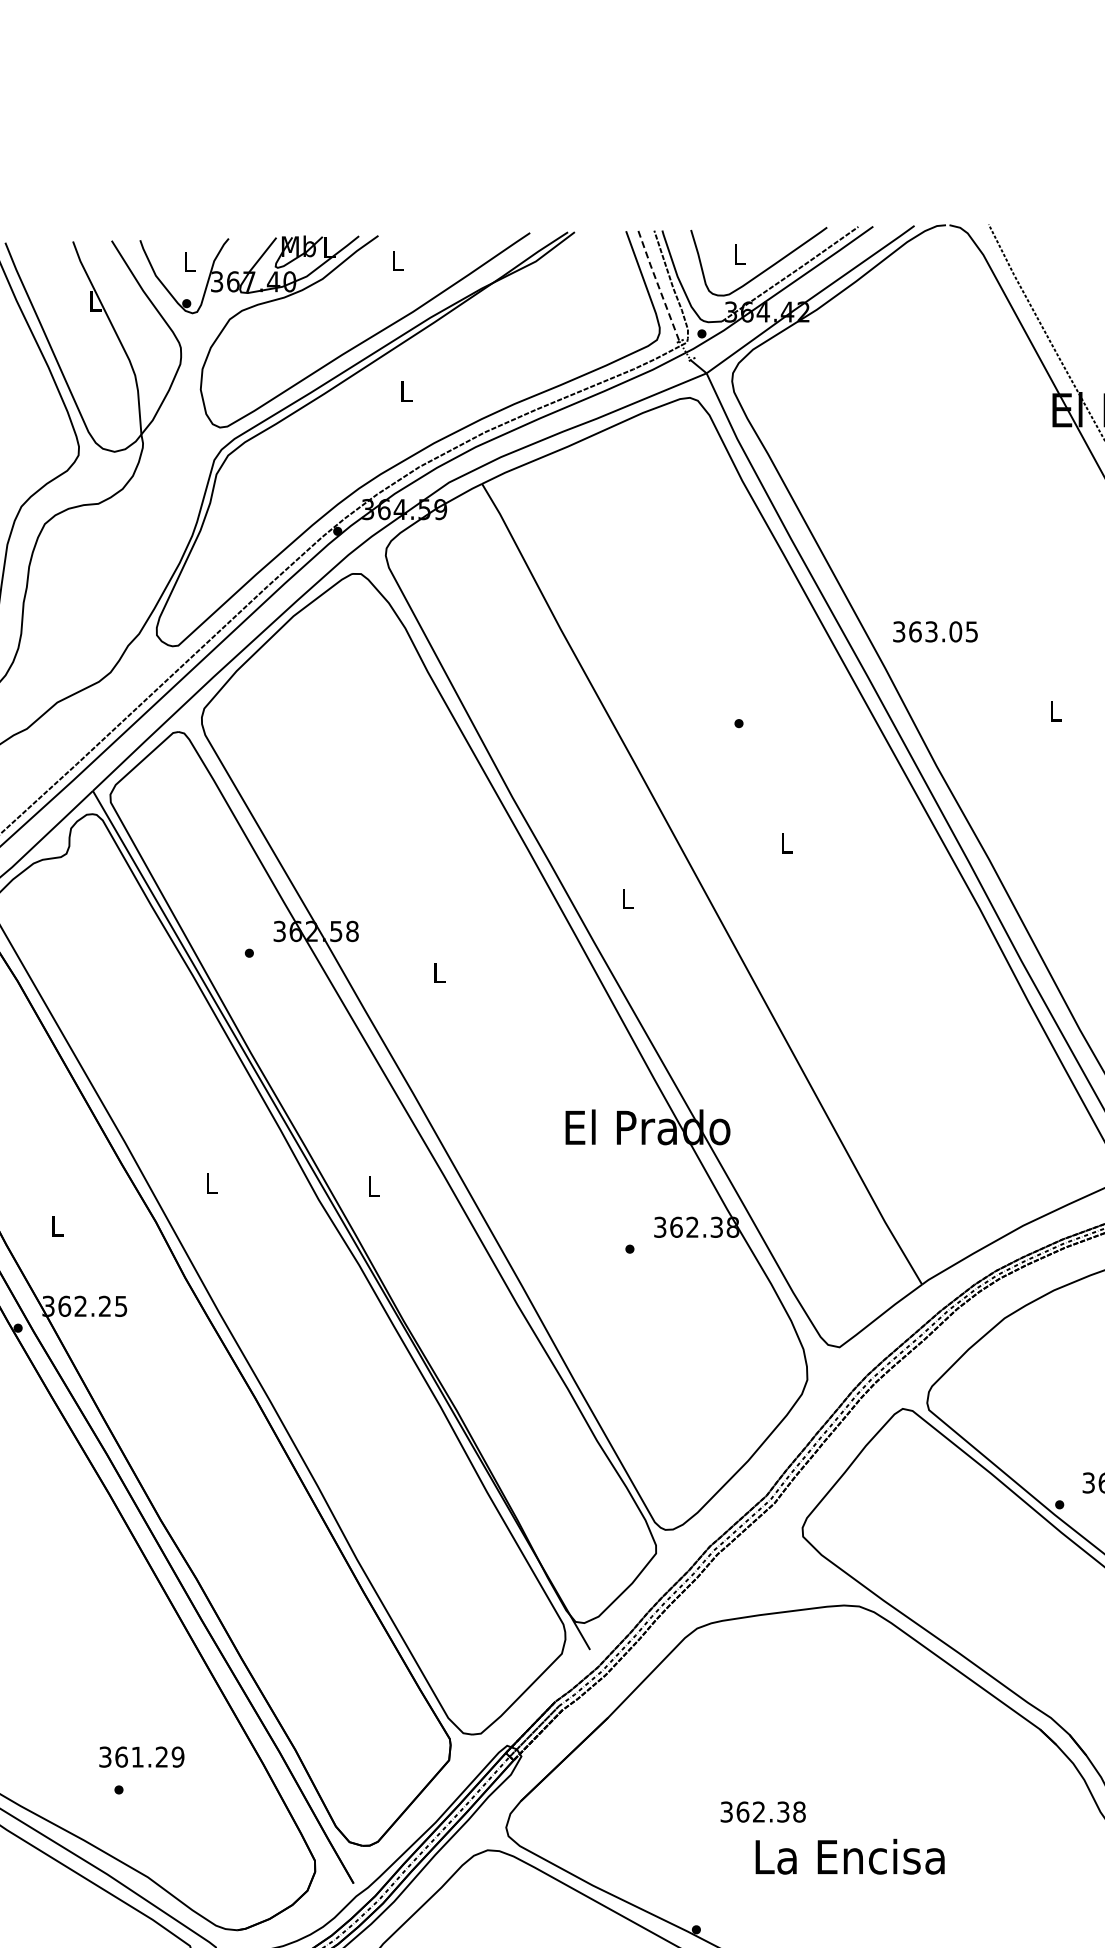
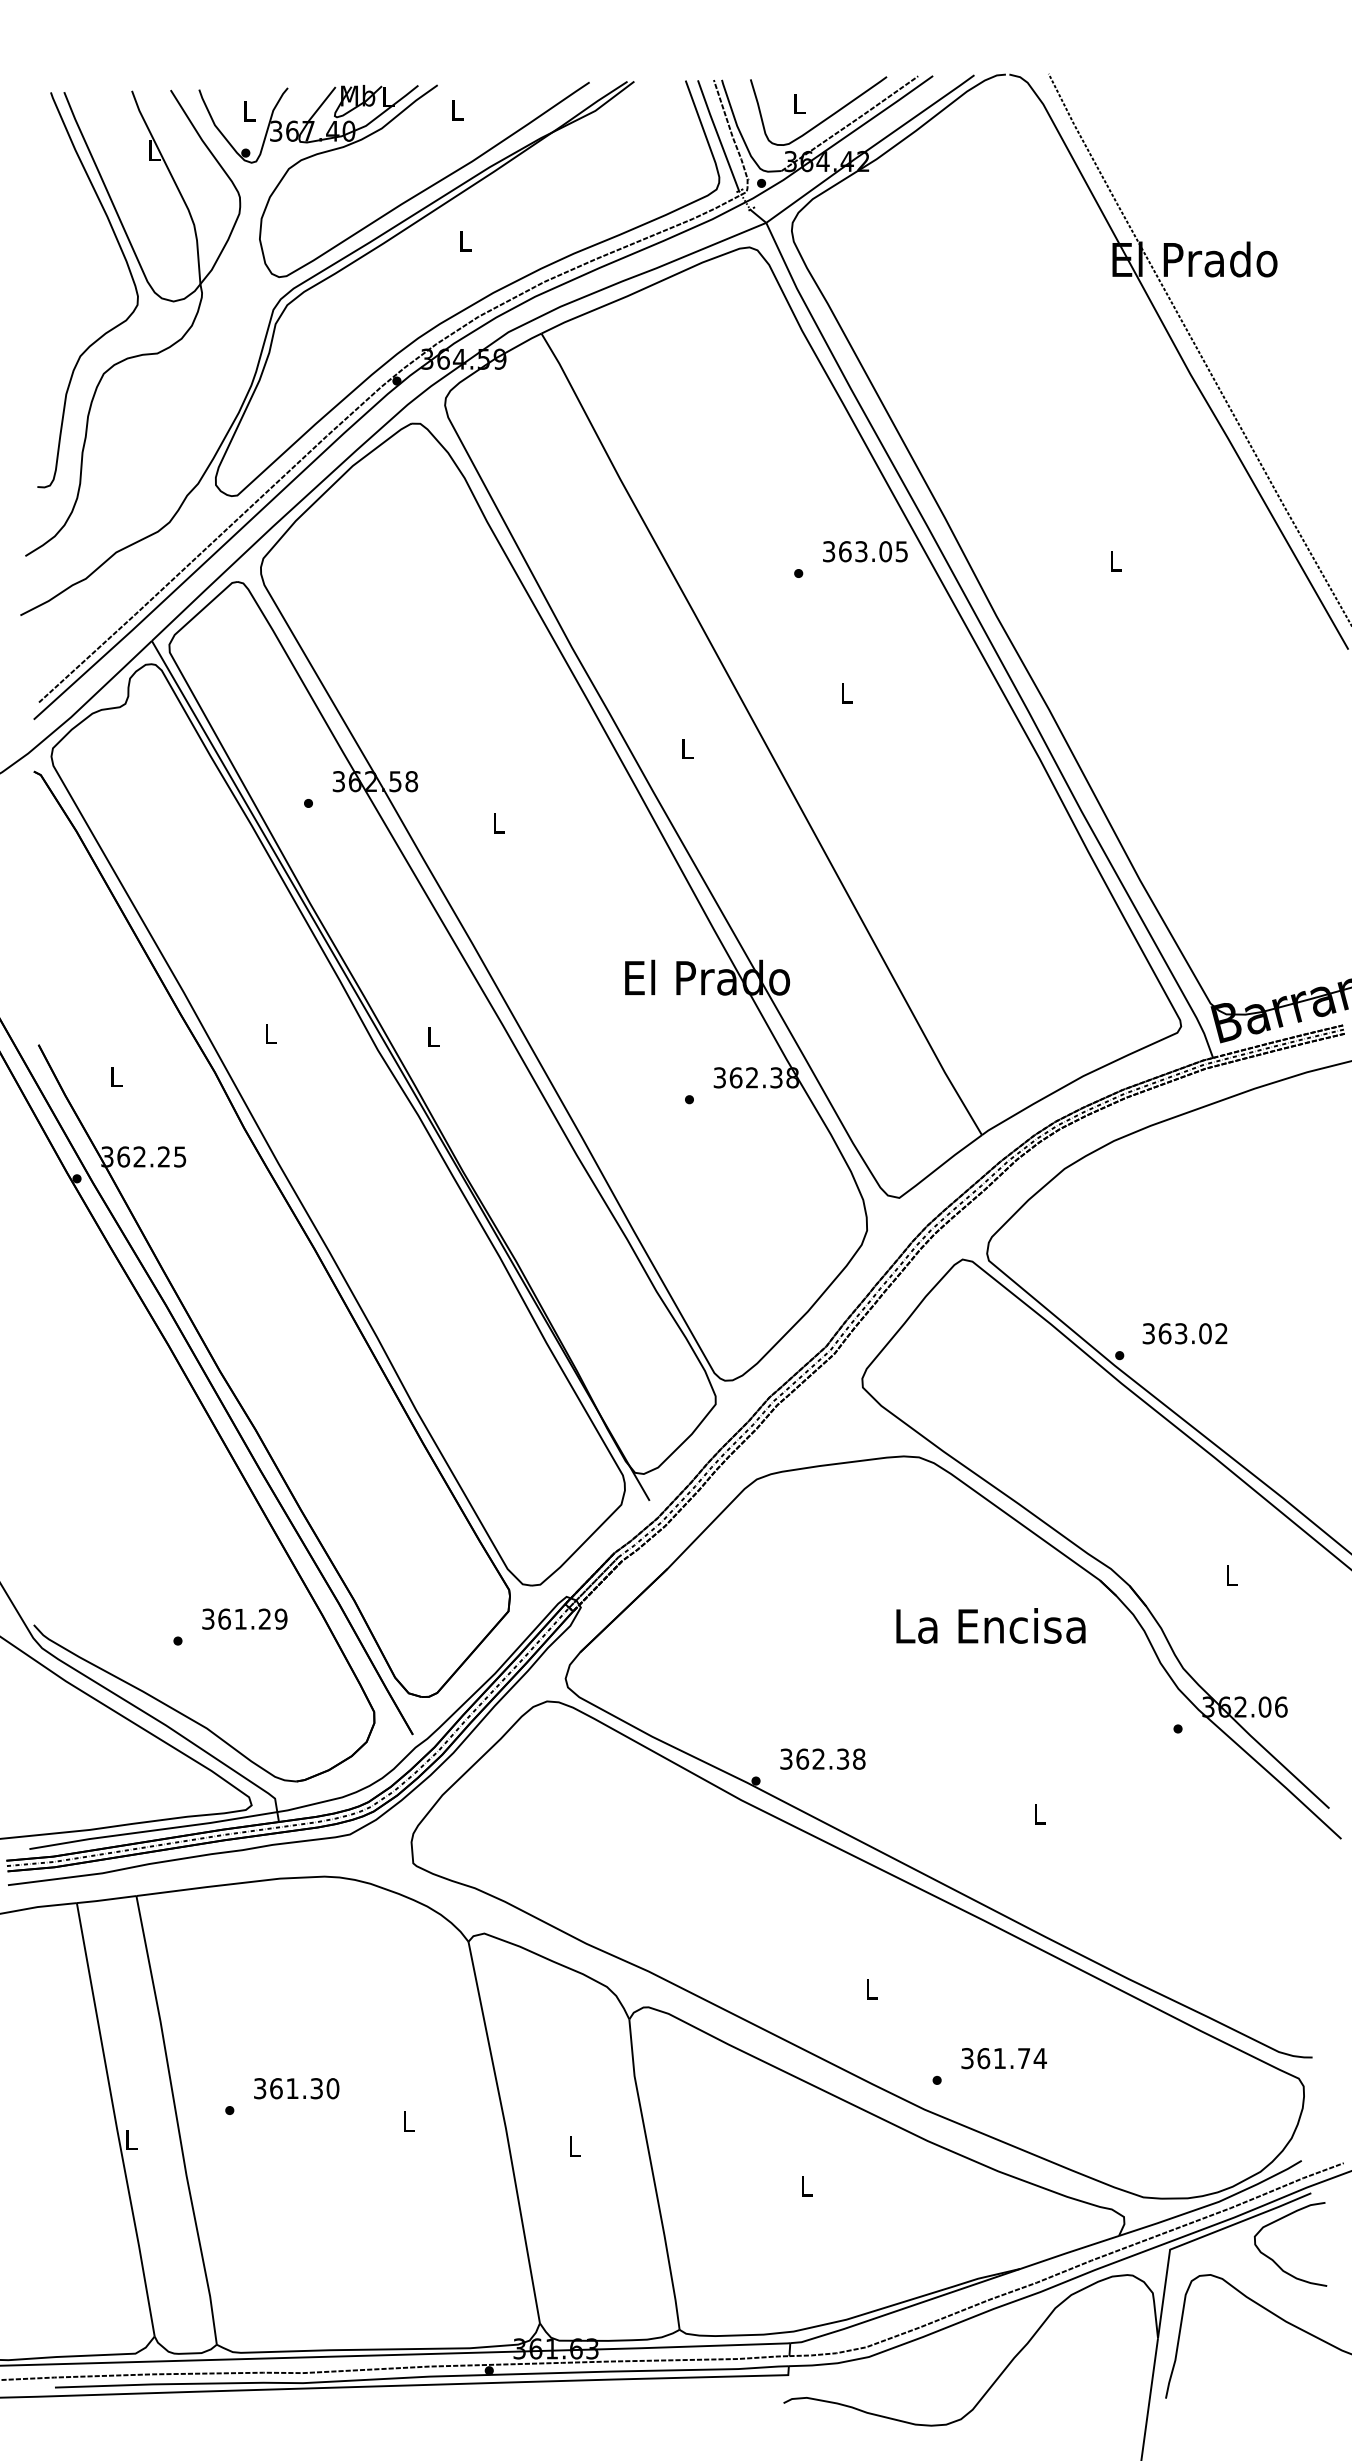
line: (657, 285) -> (717, 134), dashed -> solid
text: (935, 631) -> (865, 551), moved
text: (141, 1756) -> (244, 1618), moved
text: (762, 1811) -> (822, 1758), moved
text: (849, 1856) -> (990, 1625), moved

